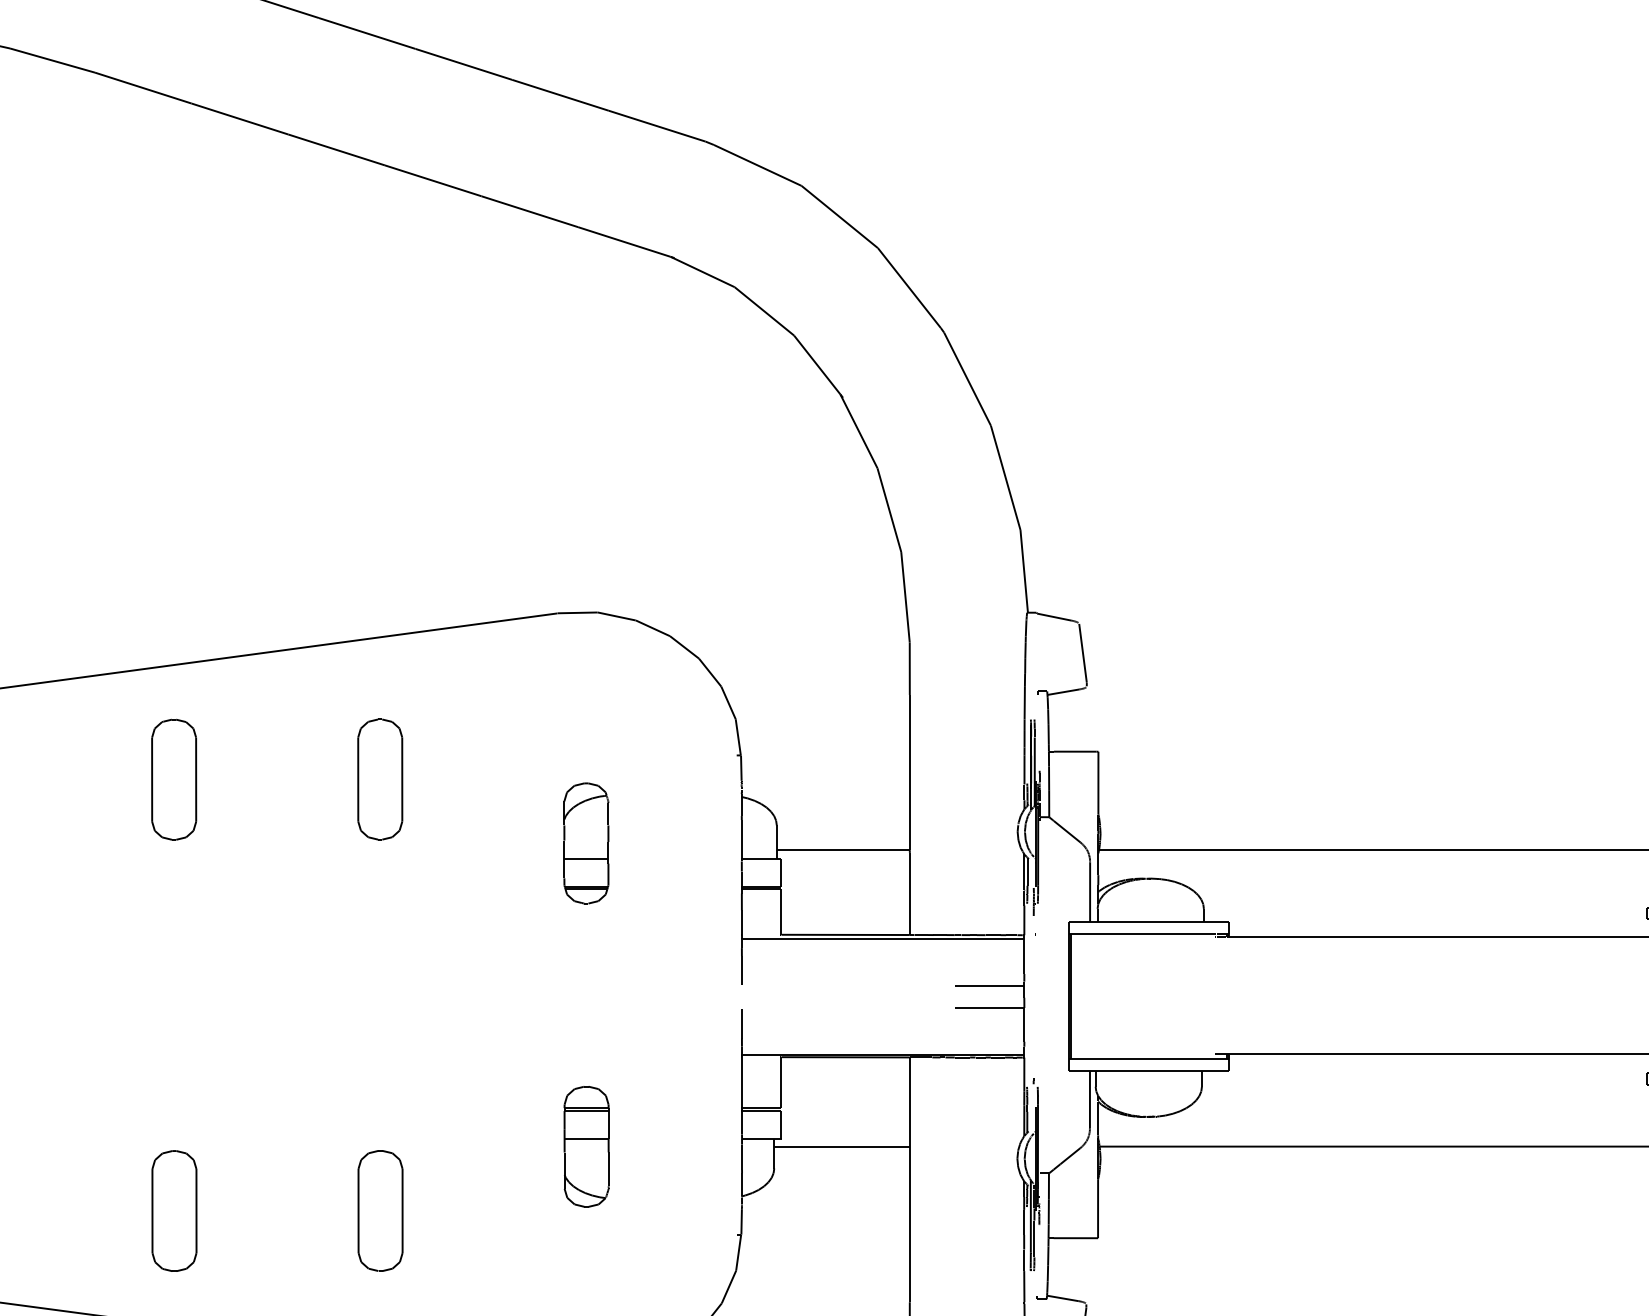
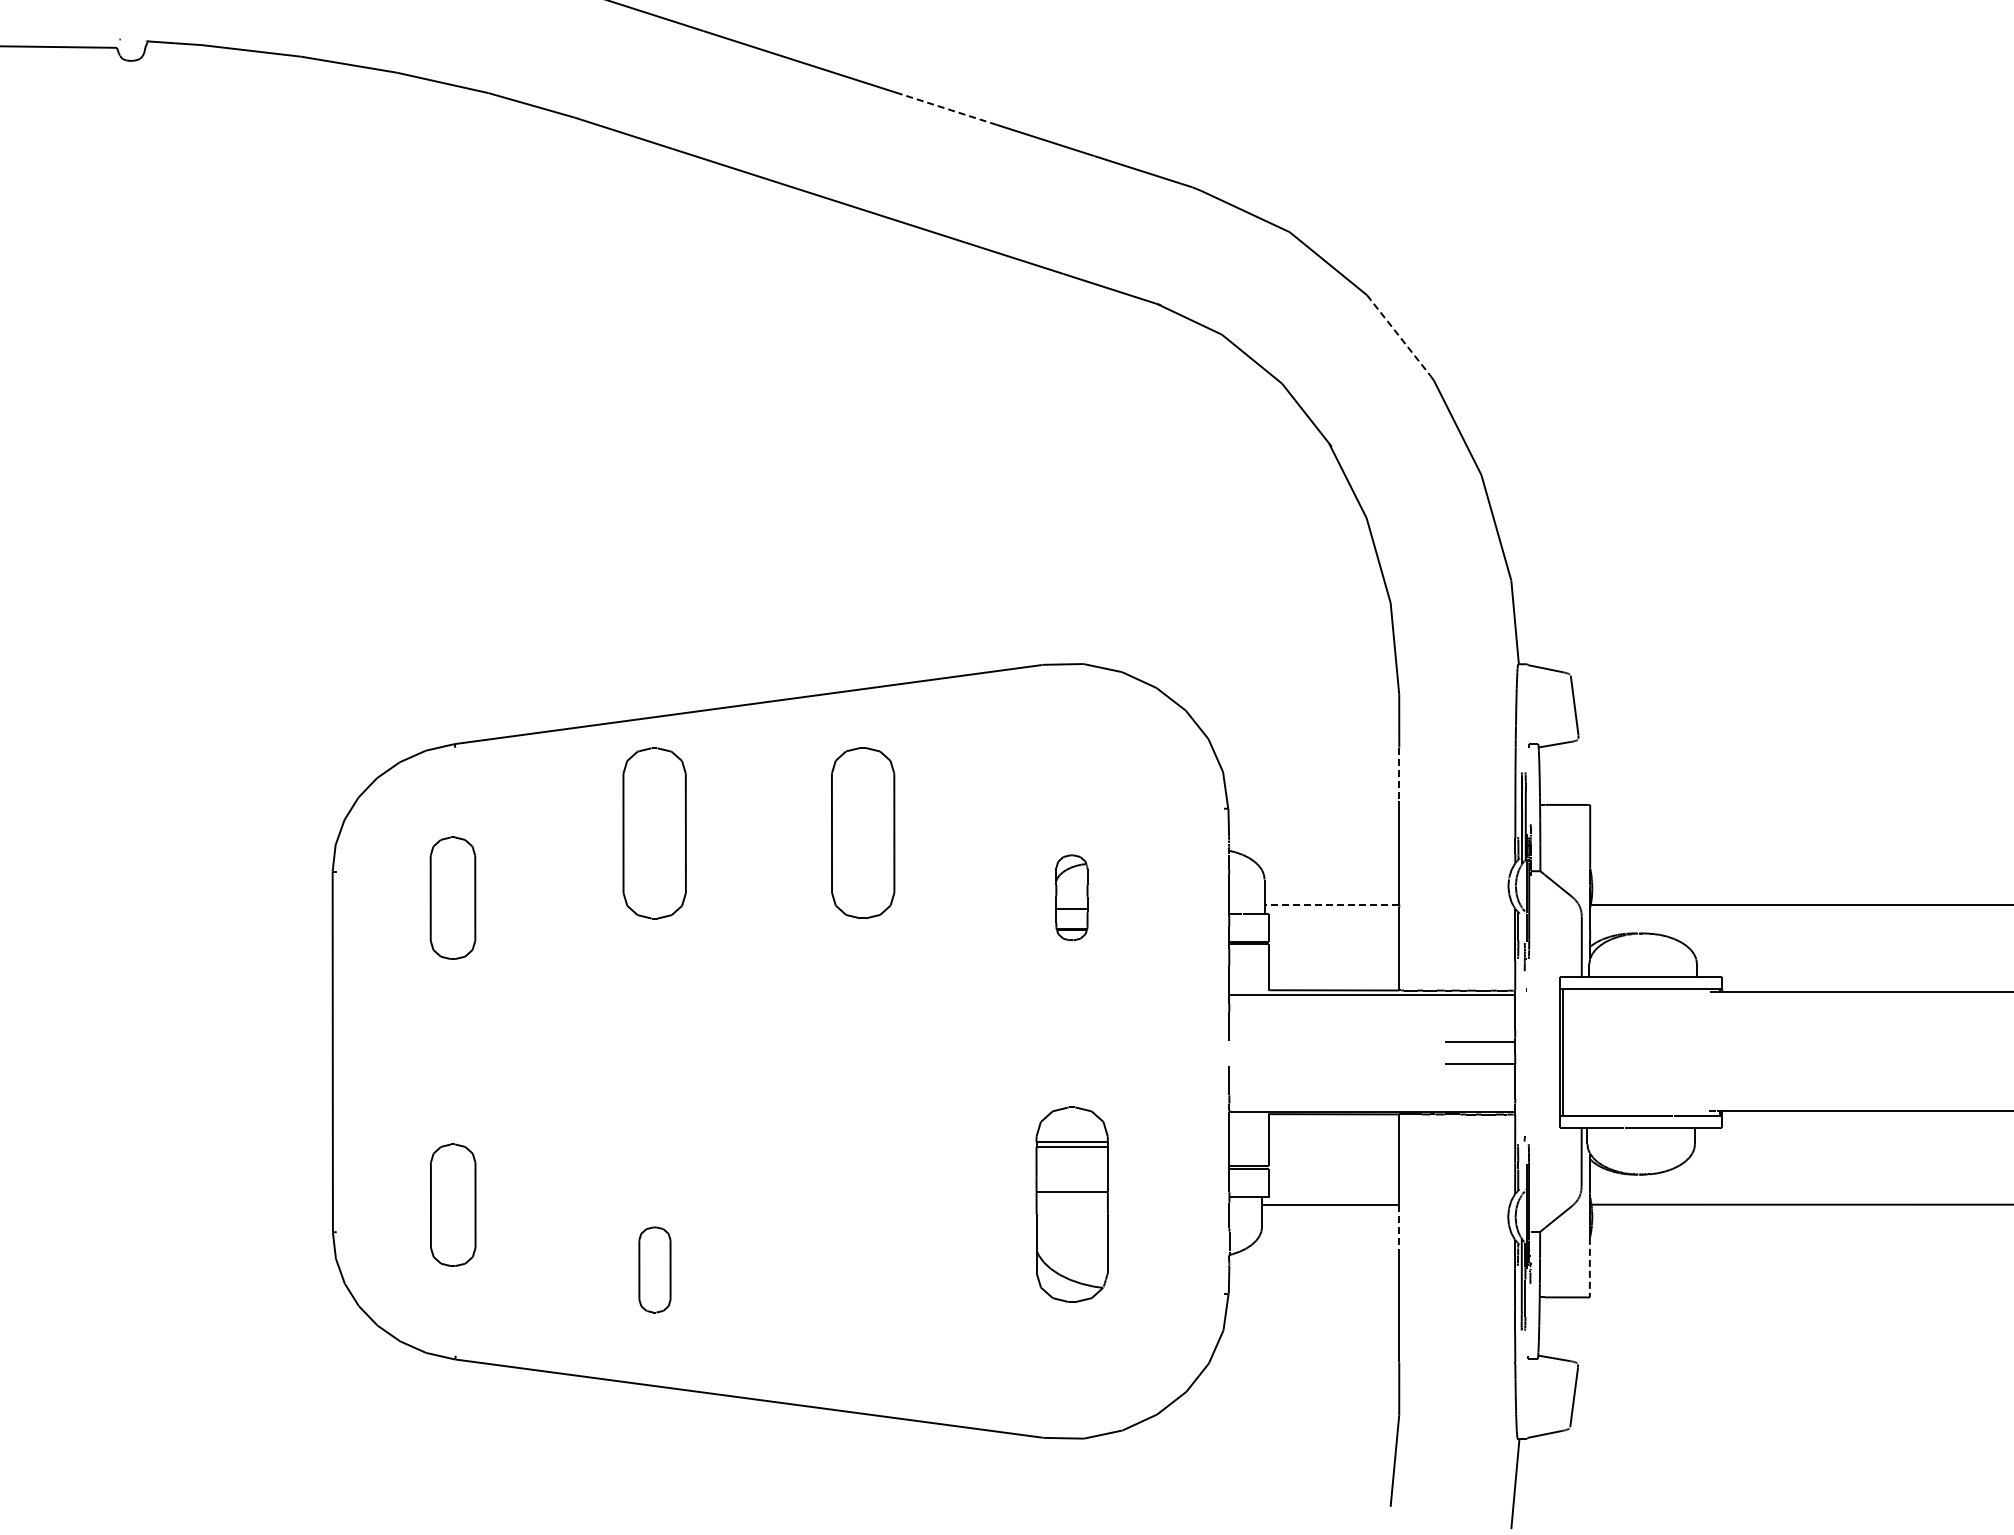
line: (463, 64) -> (947, 109), solid -> dashed
line: (910, 288) -> (1399, 336), solid -> dashed
line: (910, 721) -> (1399, 774), solid -> dashed
part: (174, 778) -> (654, 832), size x1.4
part: (380, 778) -> (863, 832), size x1.4
part: (585, 843) -> (1071, 897), size x0.7
line: (842, 850) -> (1331, 904), solid -> dashed
part: (585, 1146) -> (1071, 1204), size x1.6
line: (910, 1172) -> (1399, 1230), solid -> dashed
line: (1097, 1208) -> (1589, 1267), solid -> dashed
part: (174, 1210) -> (654, 1269), size x0.7
part: (380, 1210) -> (863, 1269), removed

